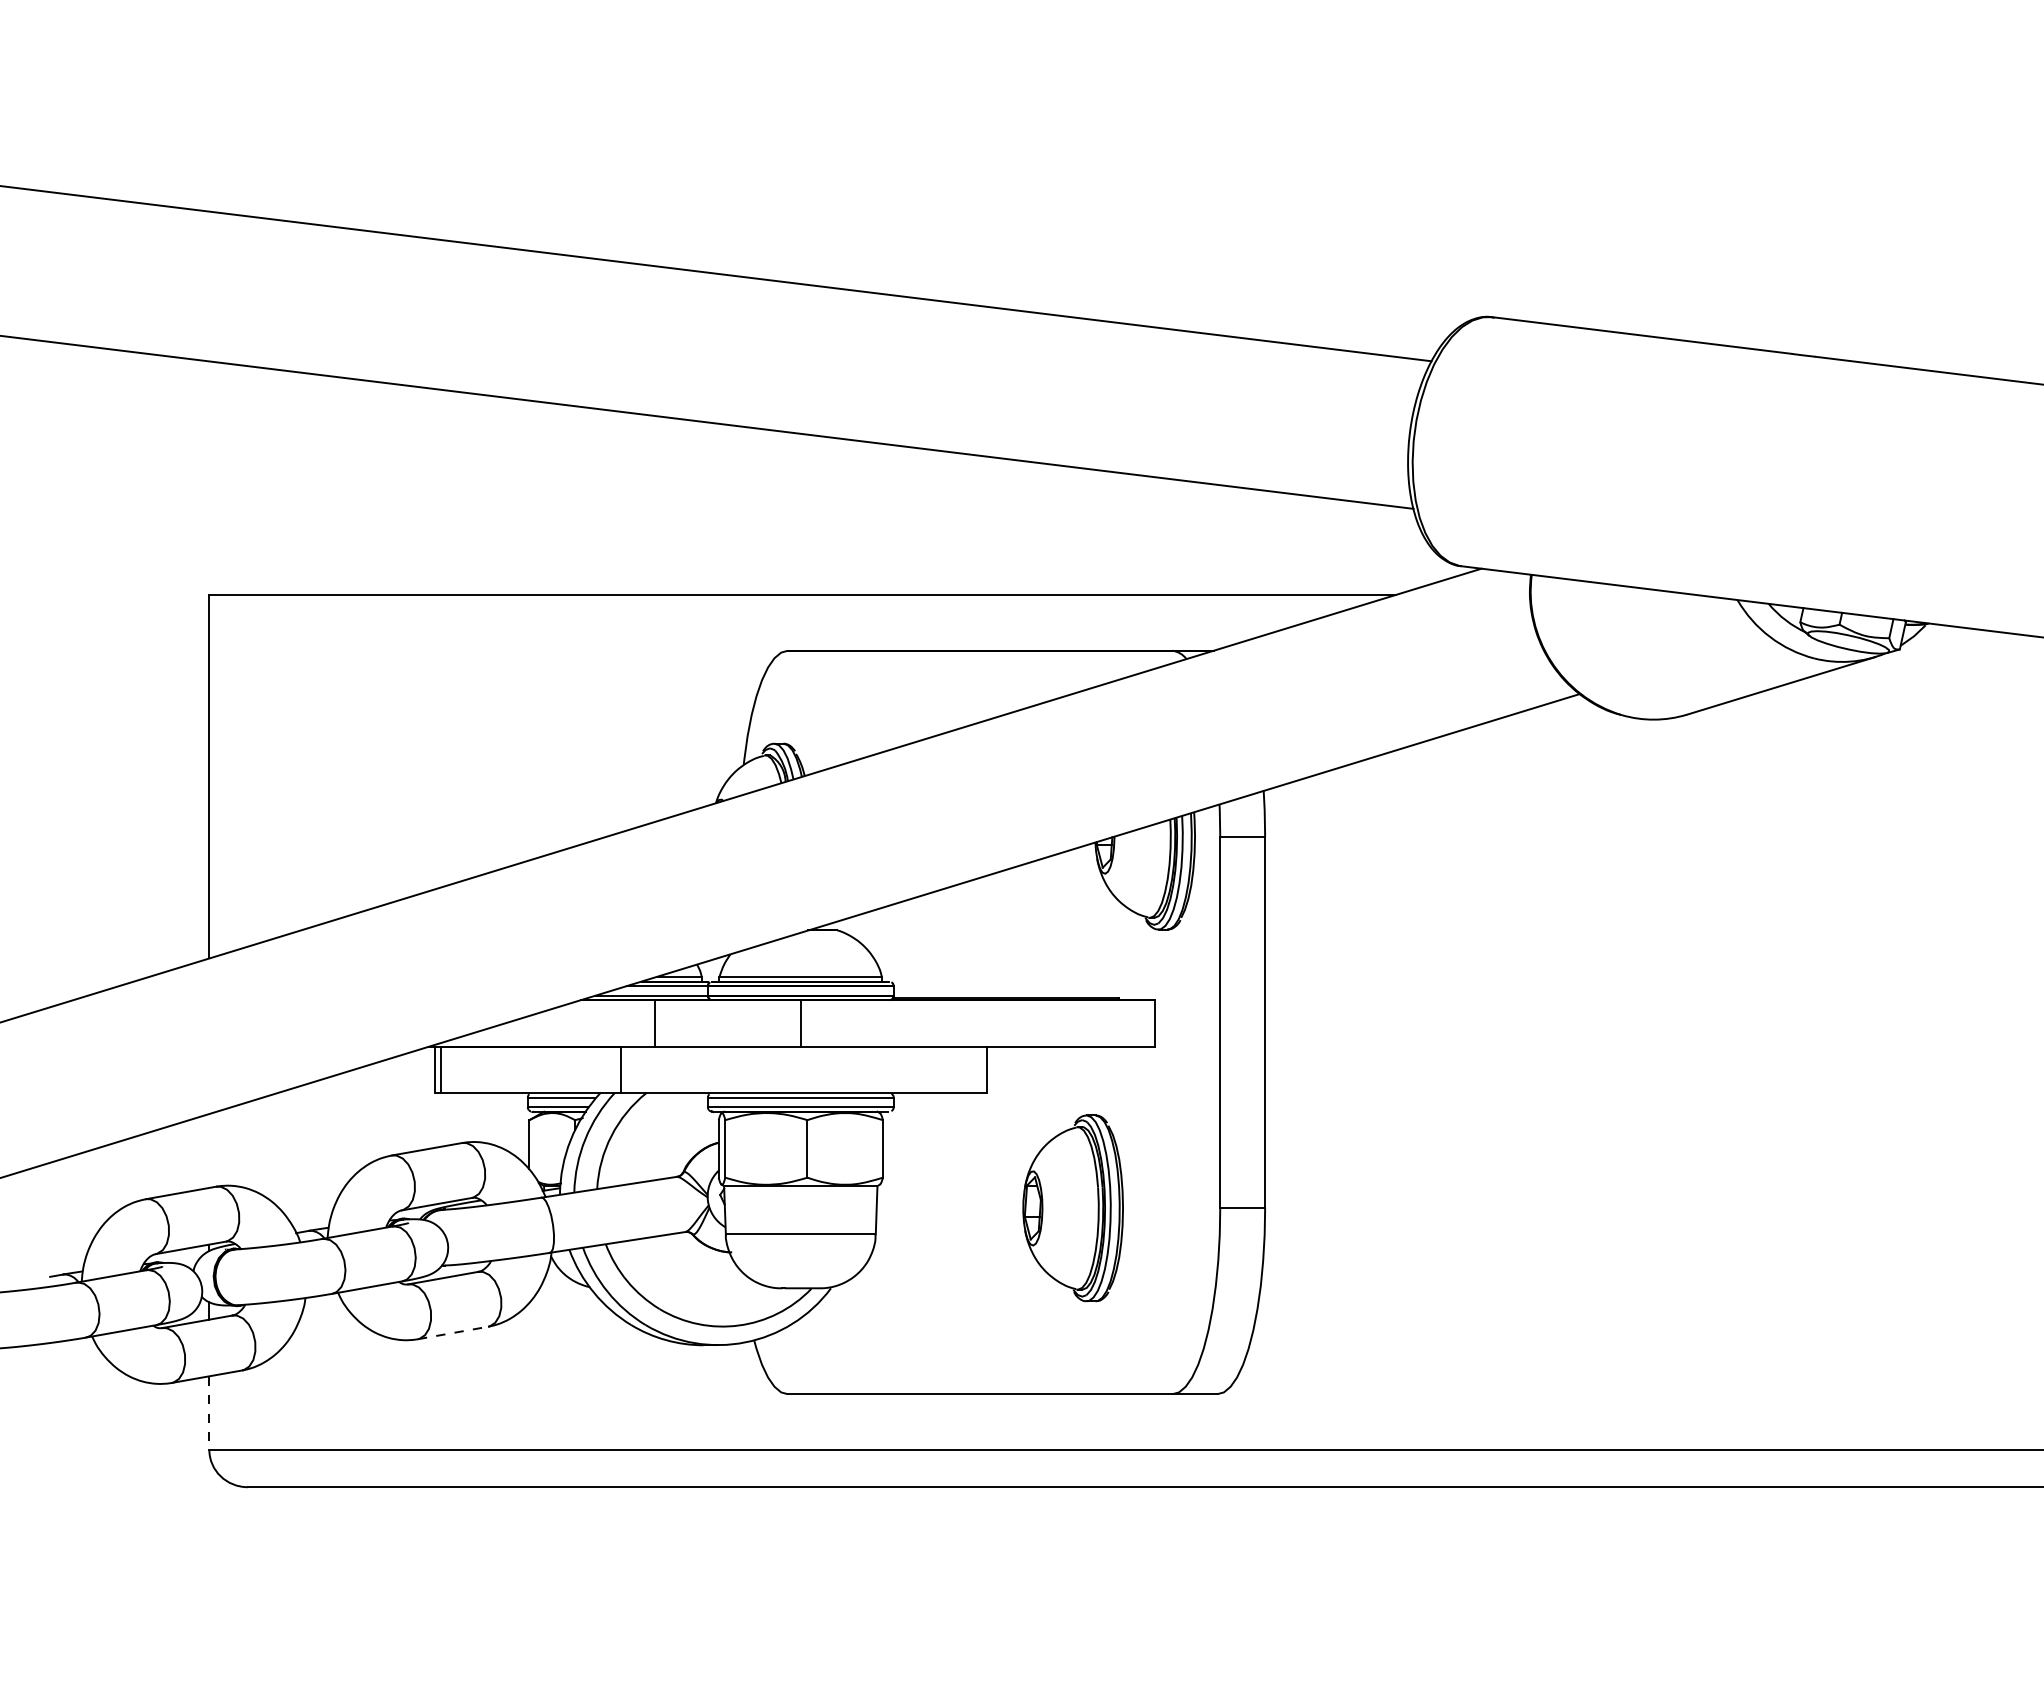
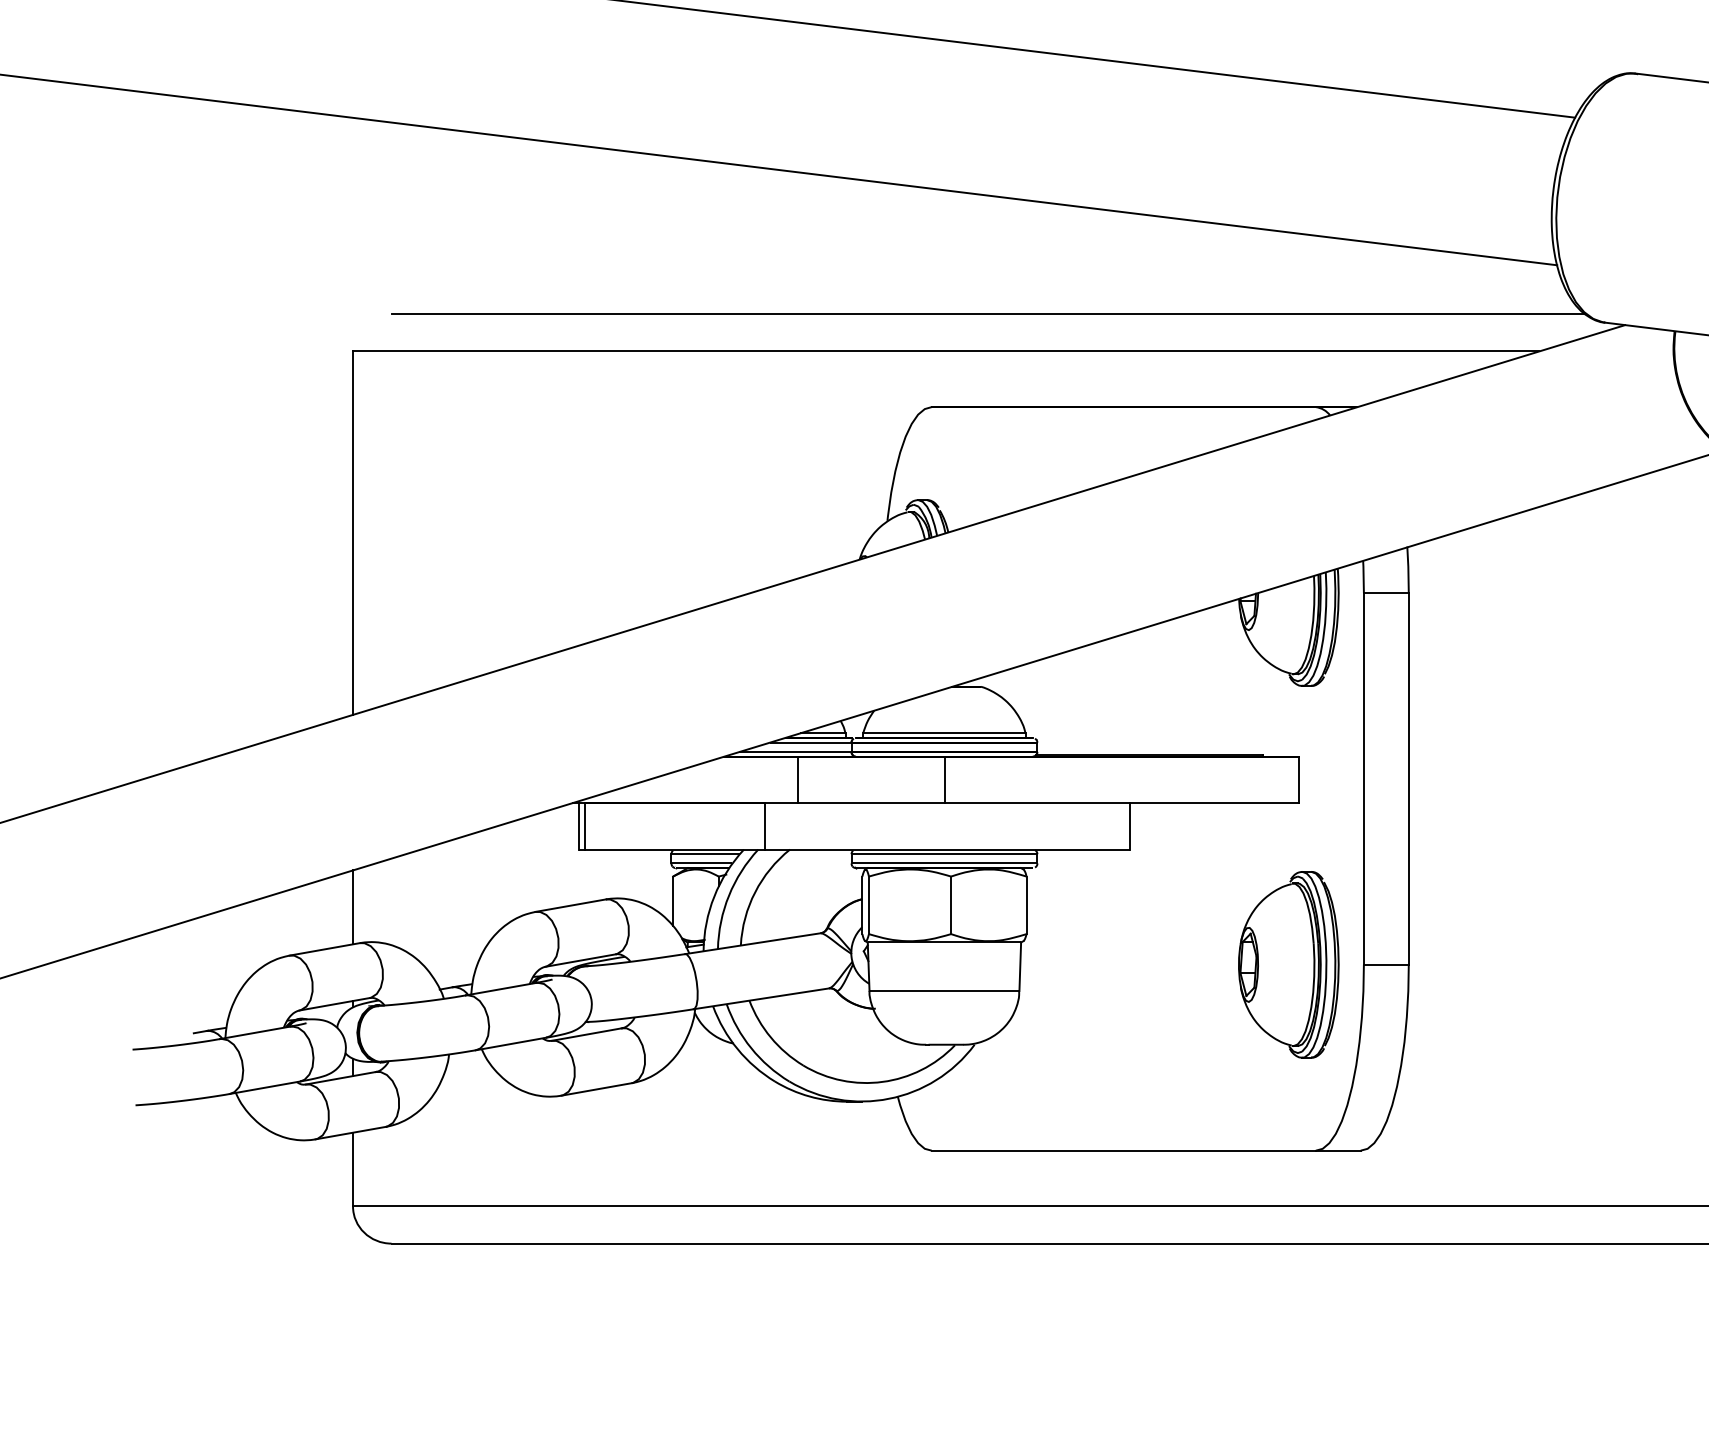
line: (844, 557) -> (988, 313), added
line: (209, 1150) -> (353, 906), added
part: (1072, 1208) -> (1288, 964), moved
line: (453, 1333) -> (597, 1089), dashed -> solid
line: (209, 1413) -> (353, 1169), dashed -> solid

